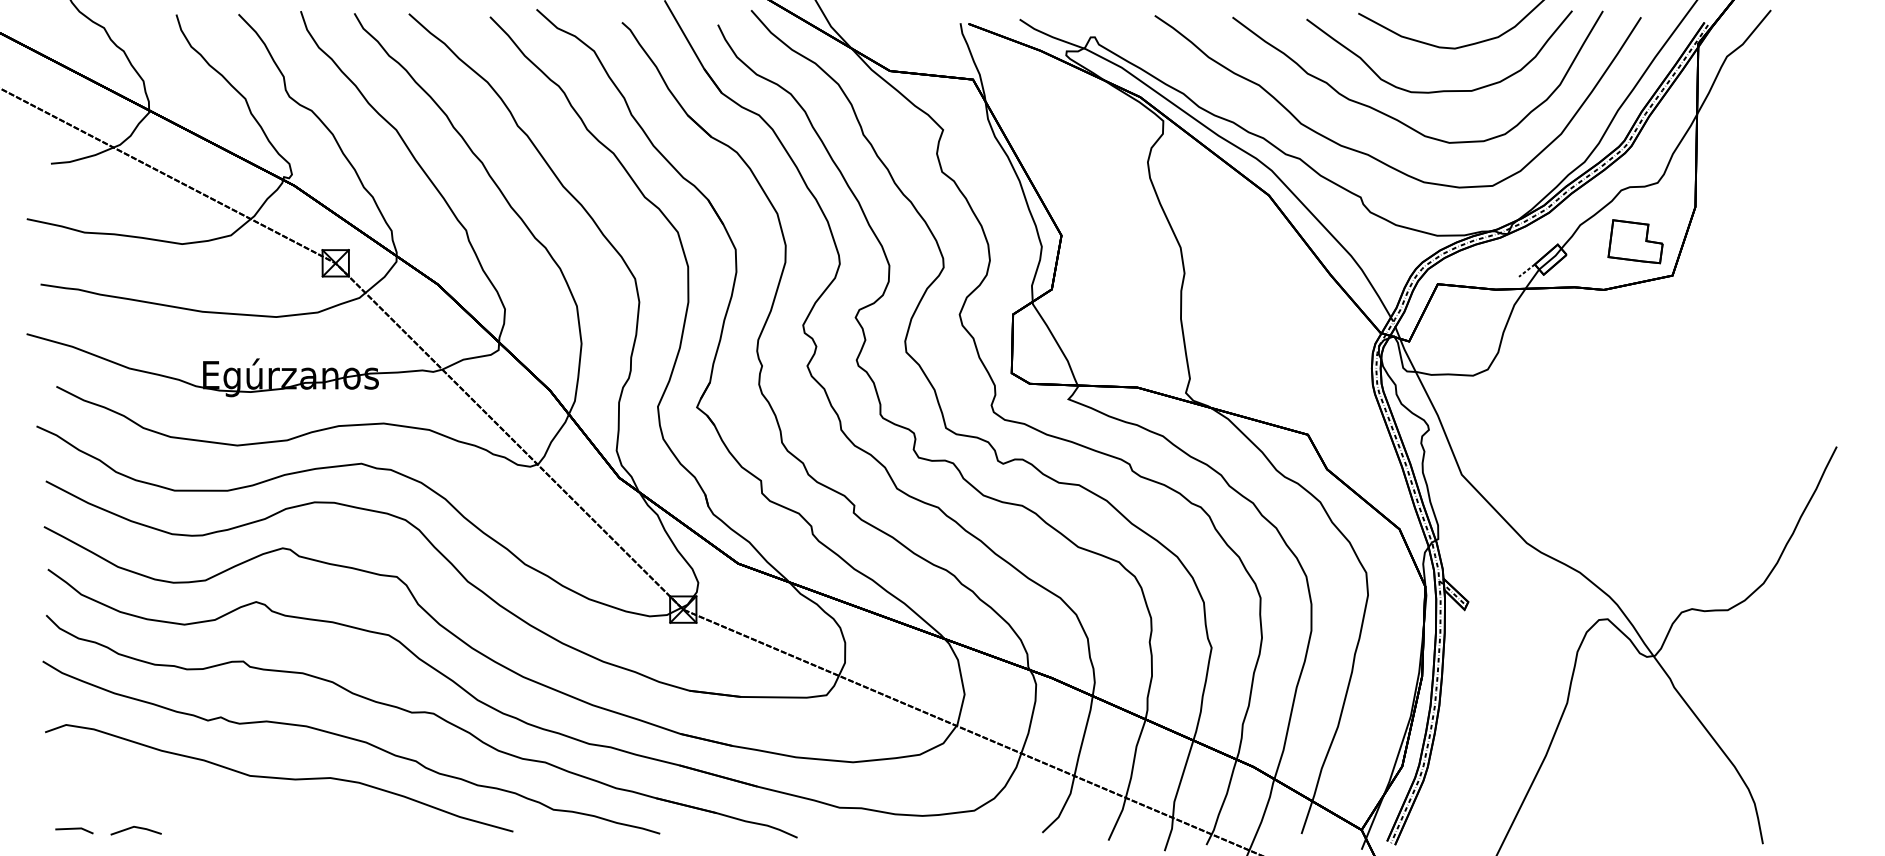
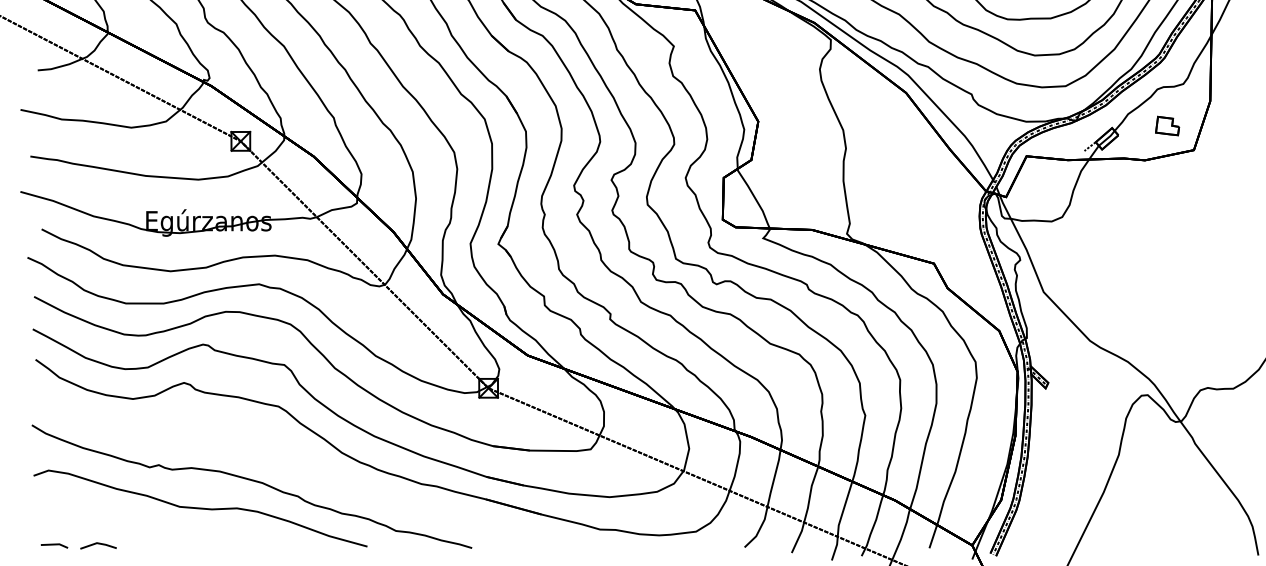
part: (1635, 241) -> (1167, 125), size x0.6
part: (421, 713) -> (301, 462), removed

